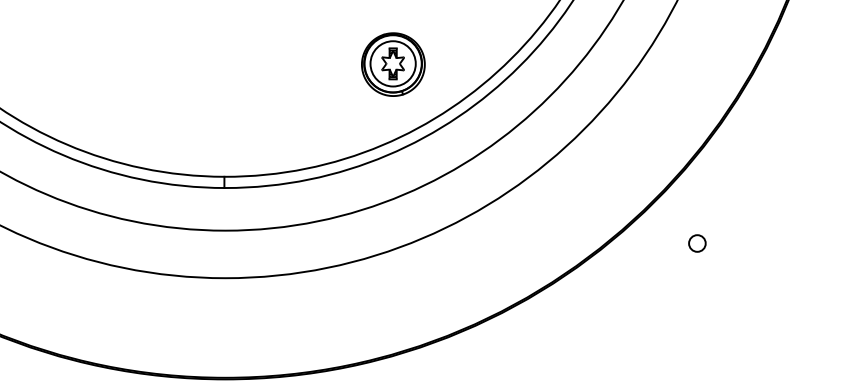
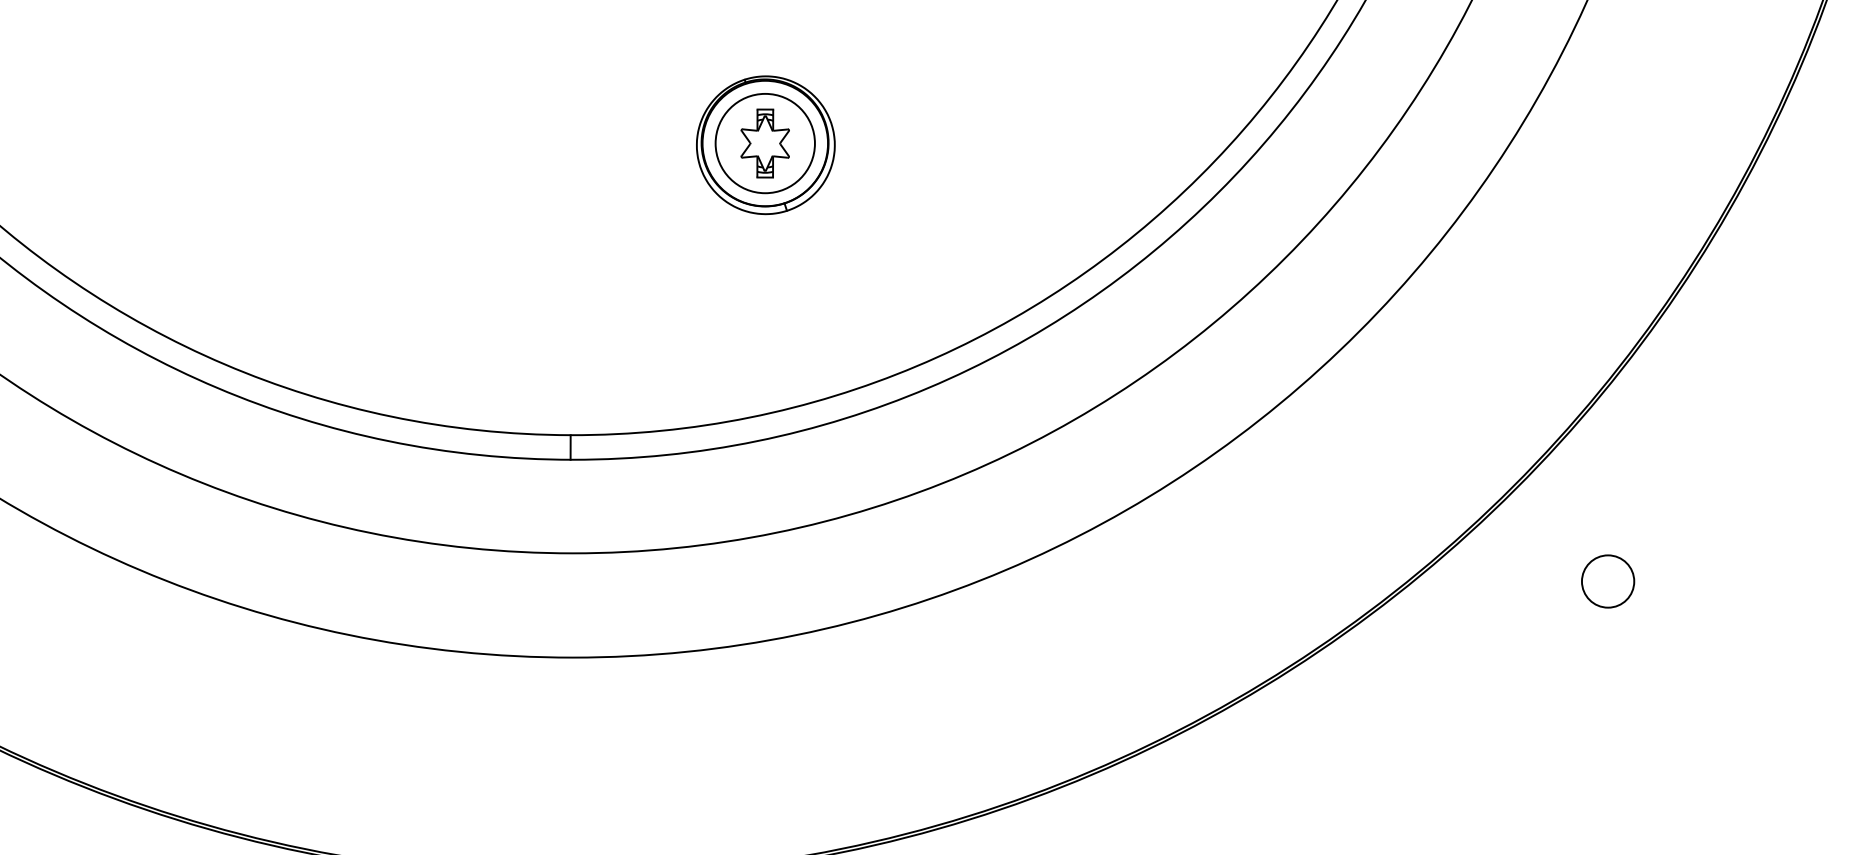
part: (393, 64) -> (766, 144), moved
circle: (697, 243) -> (1608, 581), size x1.43

